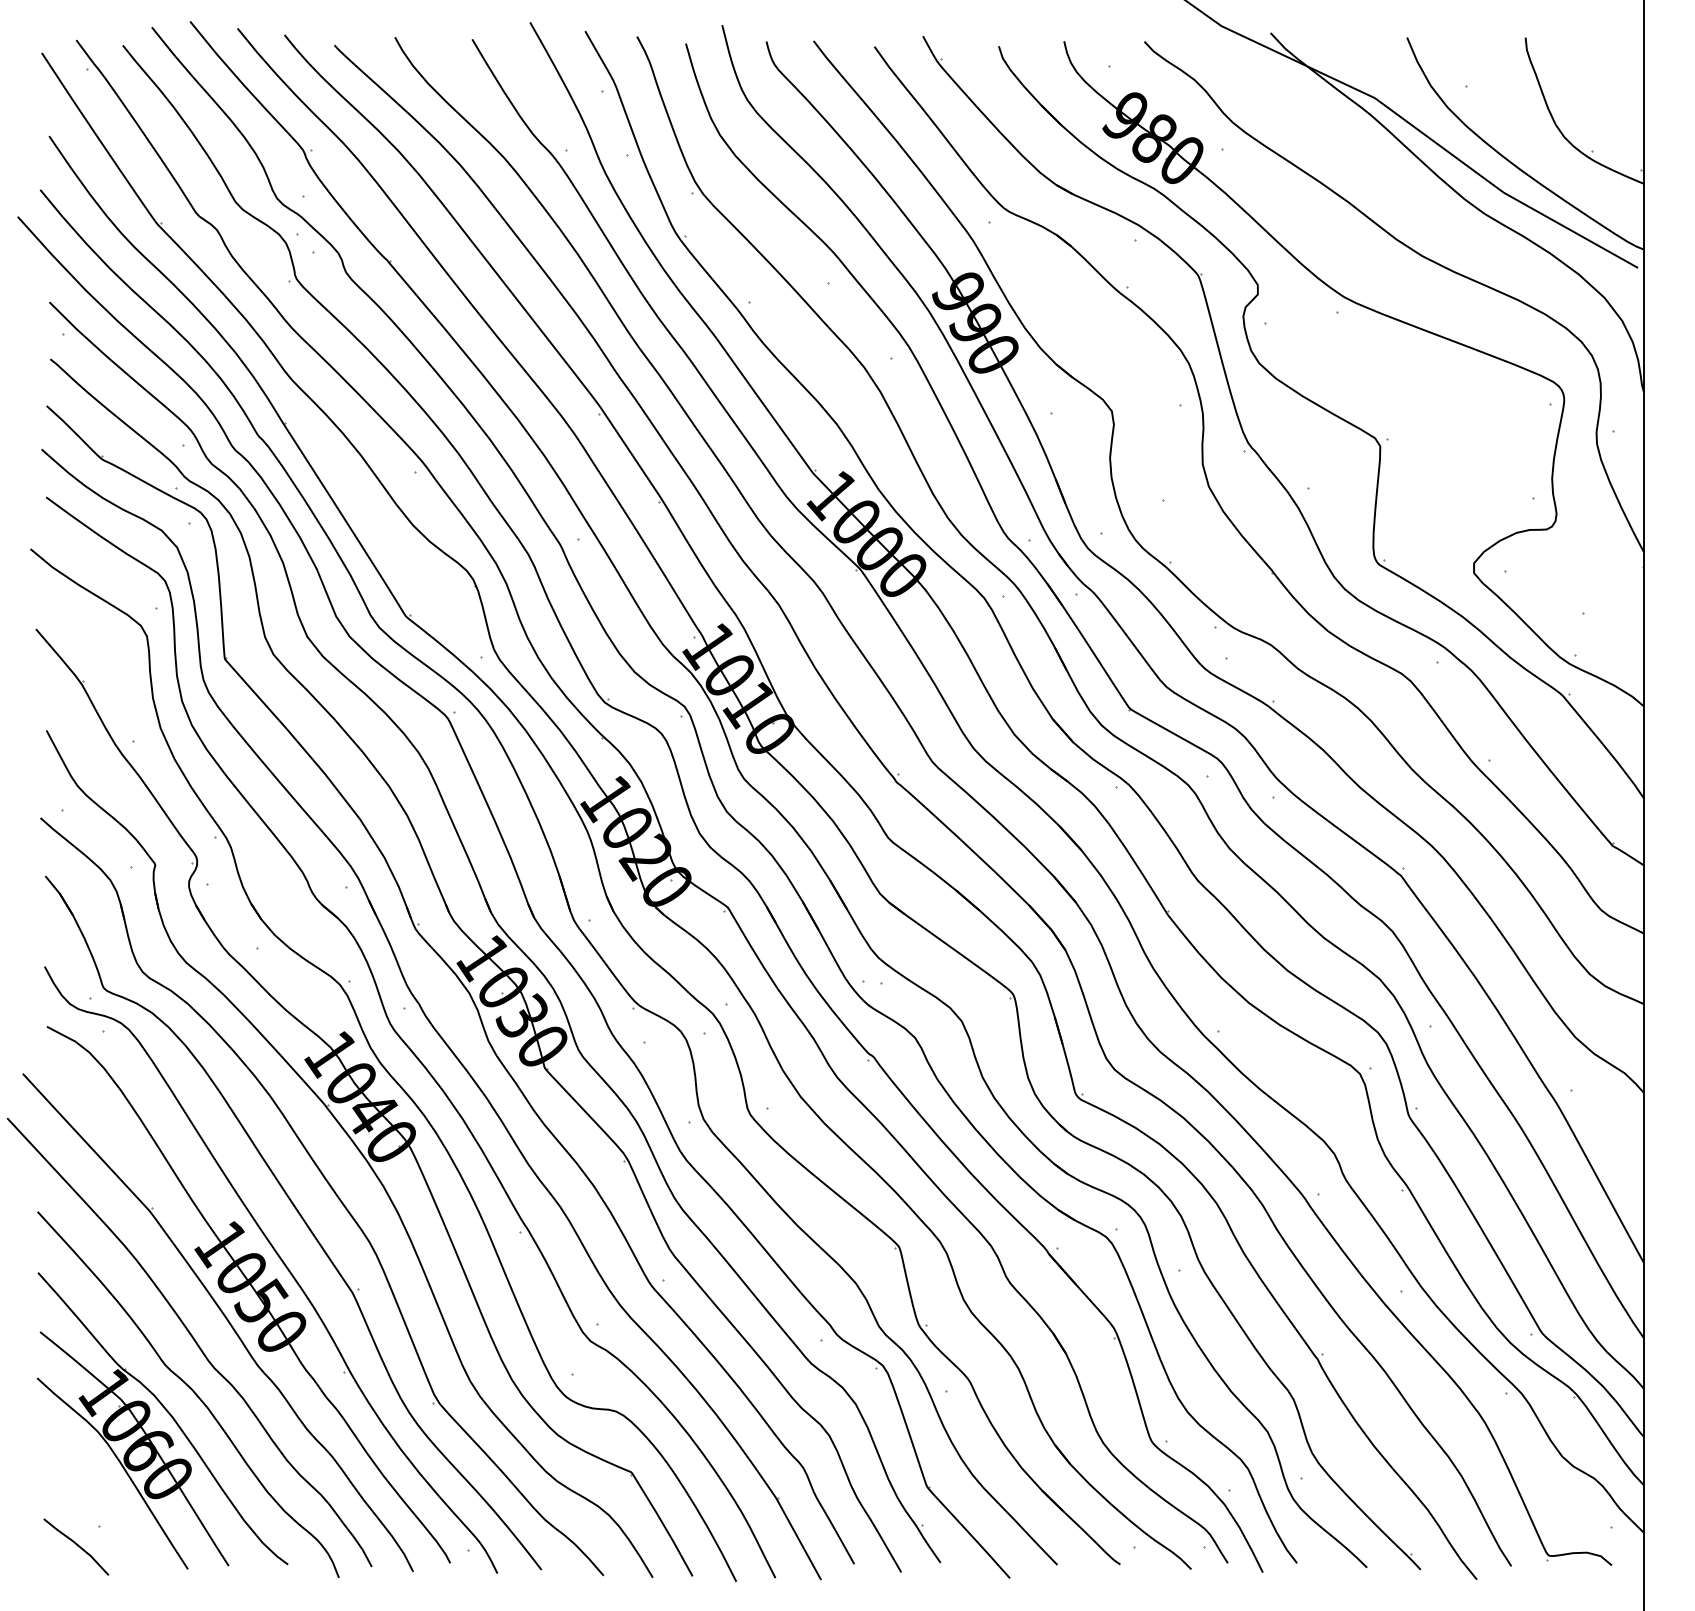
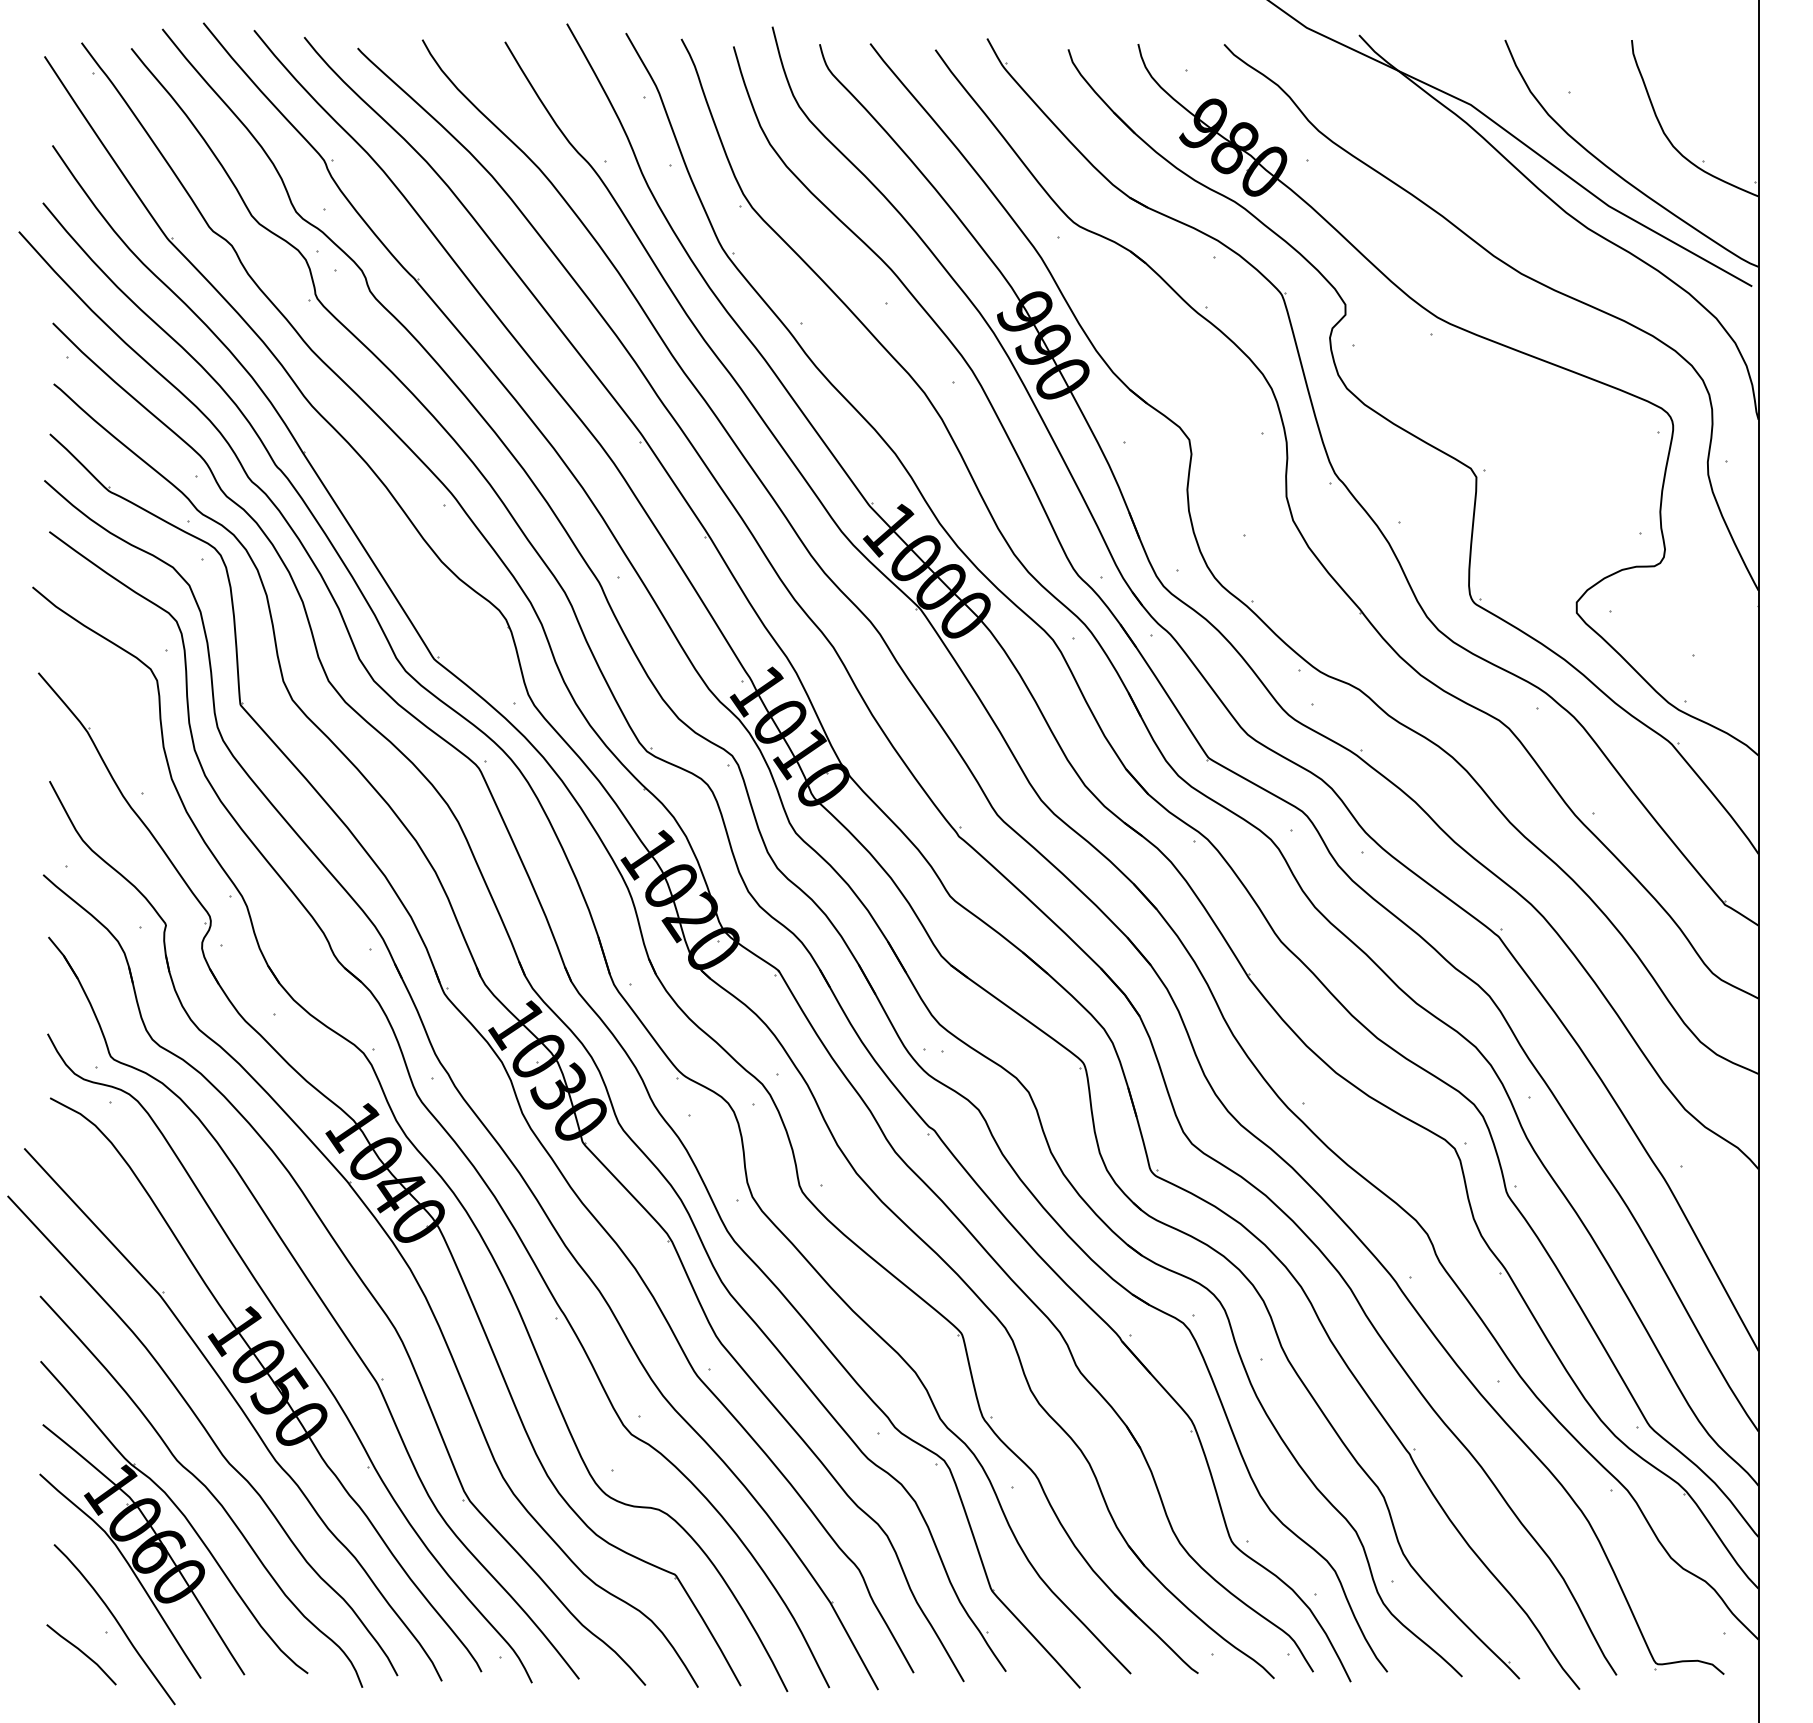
curve: (109, 1516) -> (116, 1622), added

